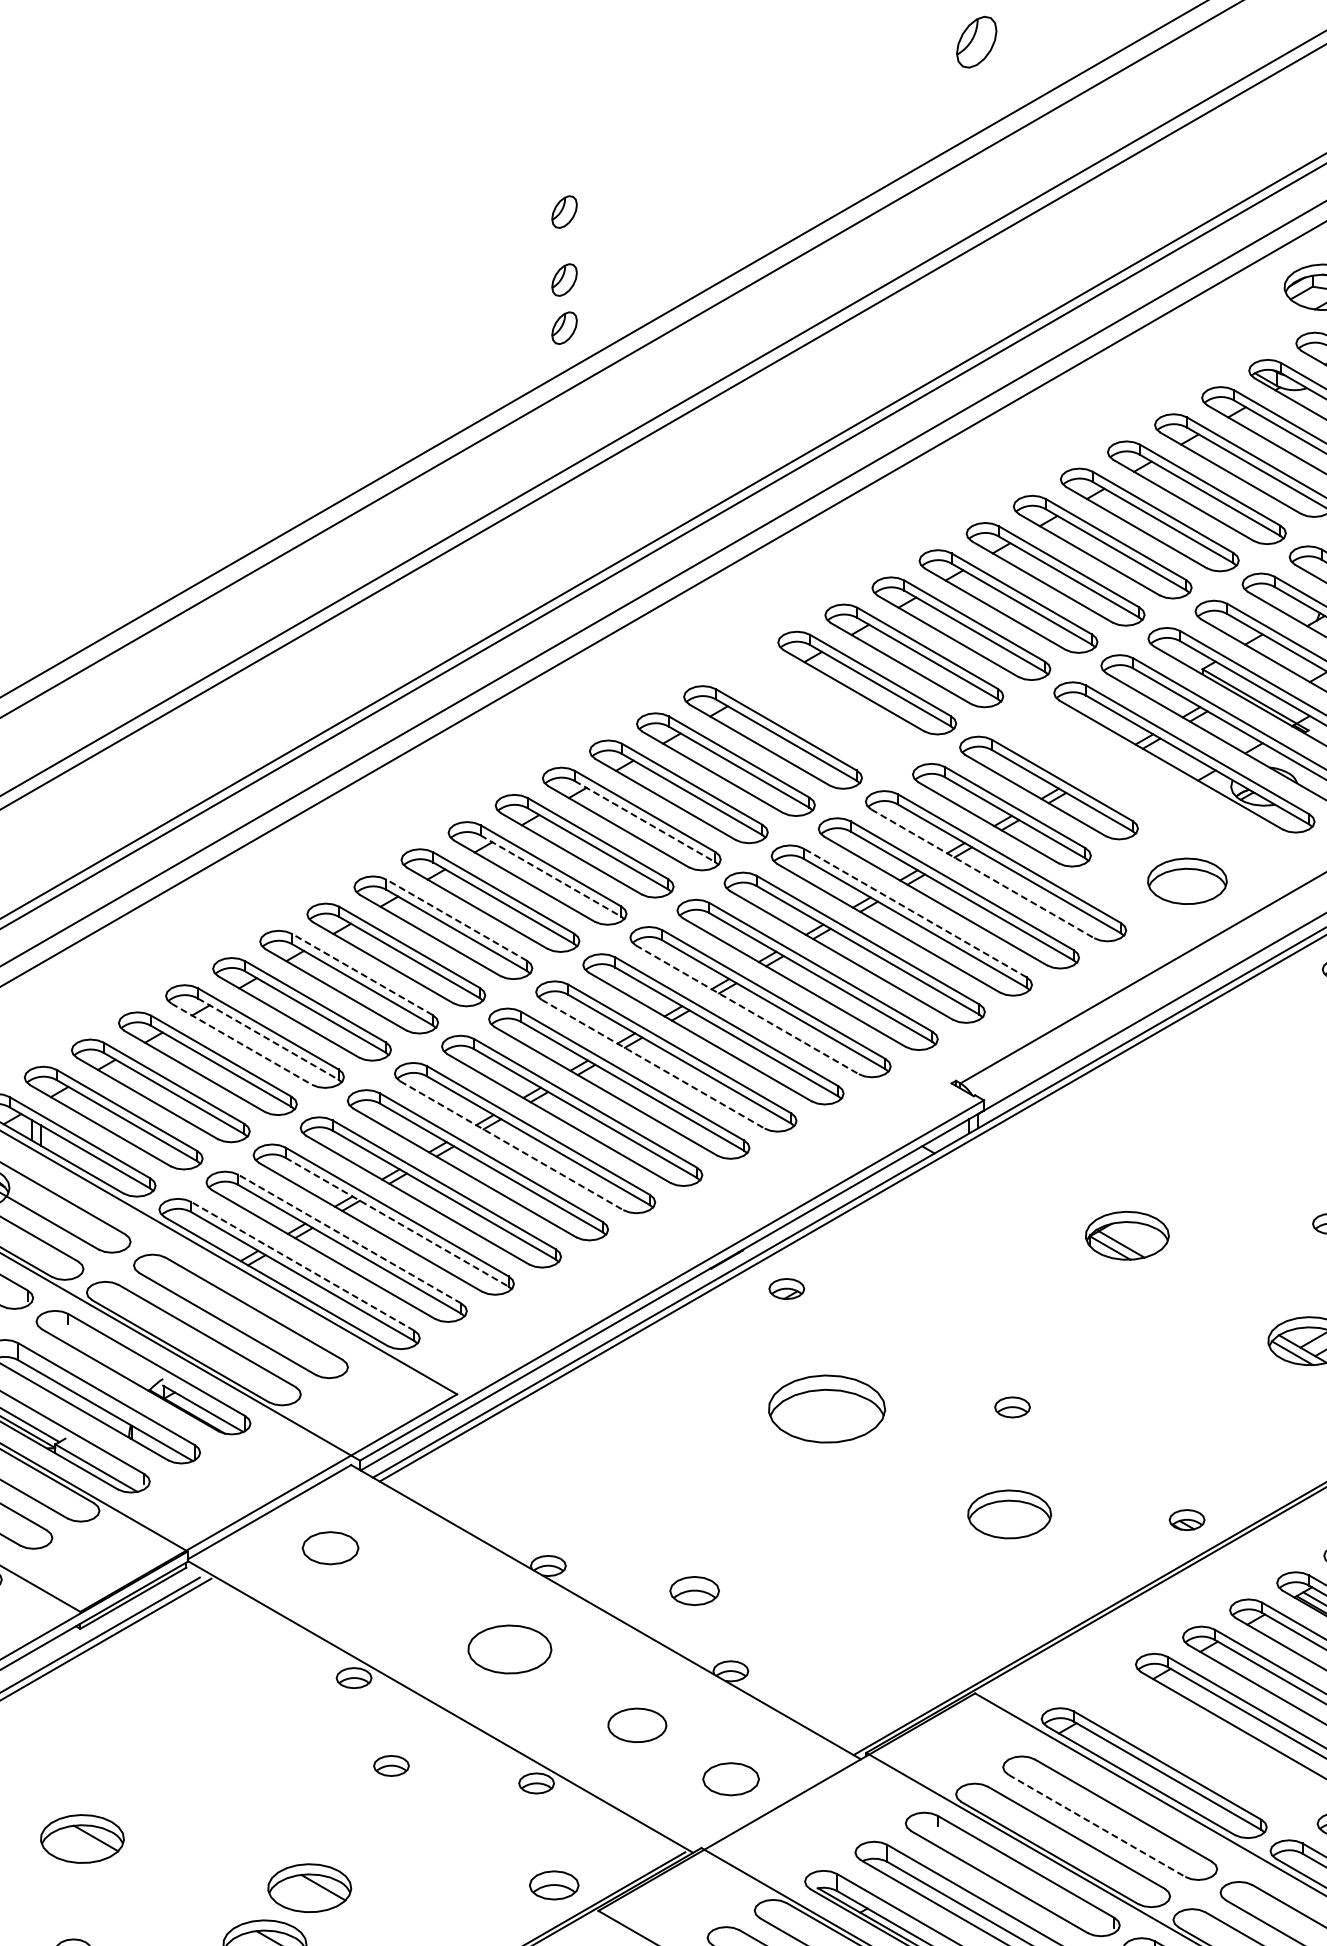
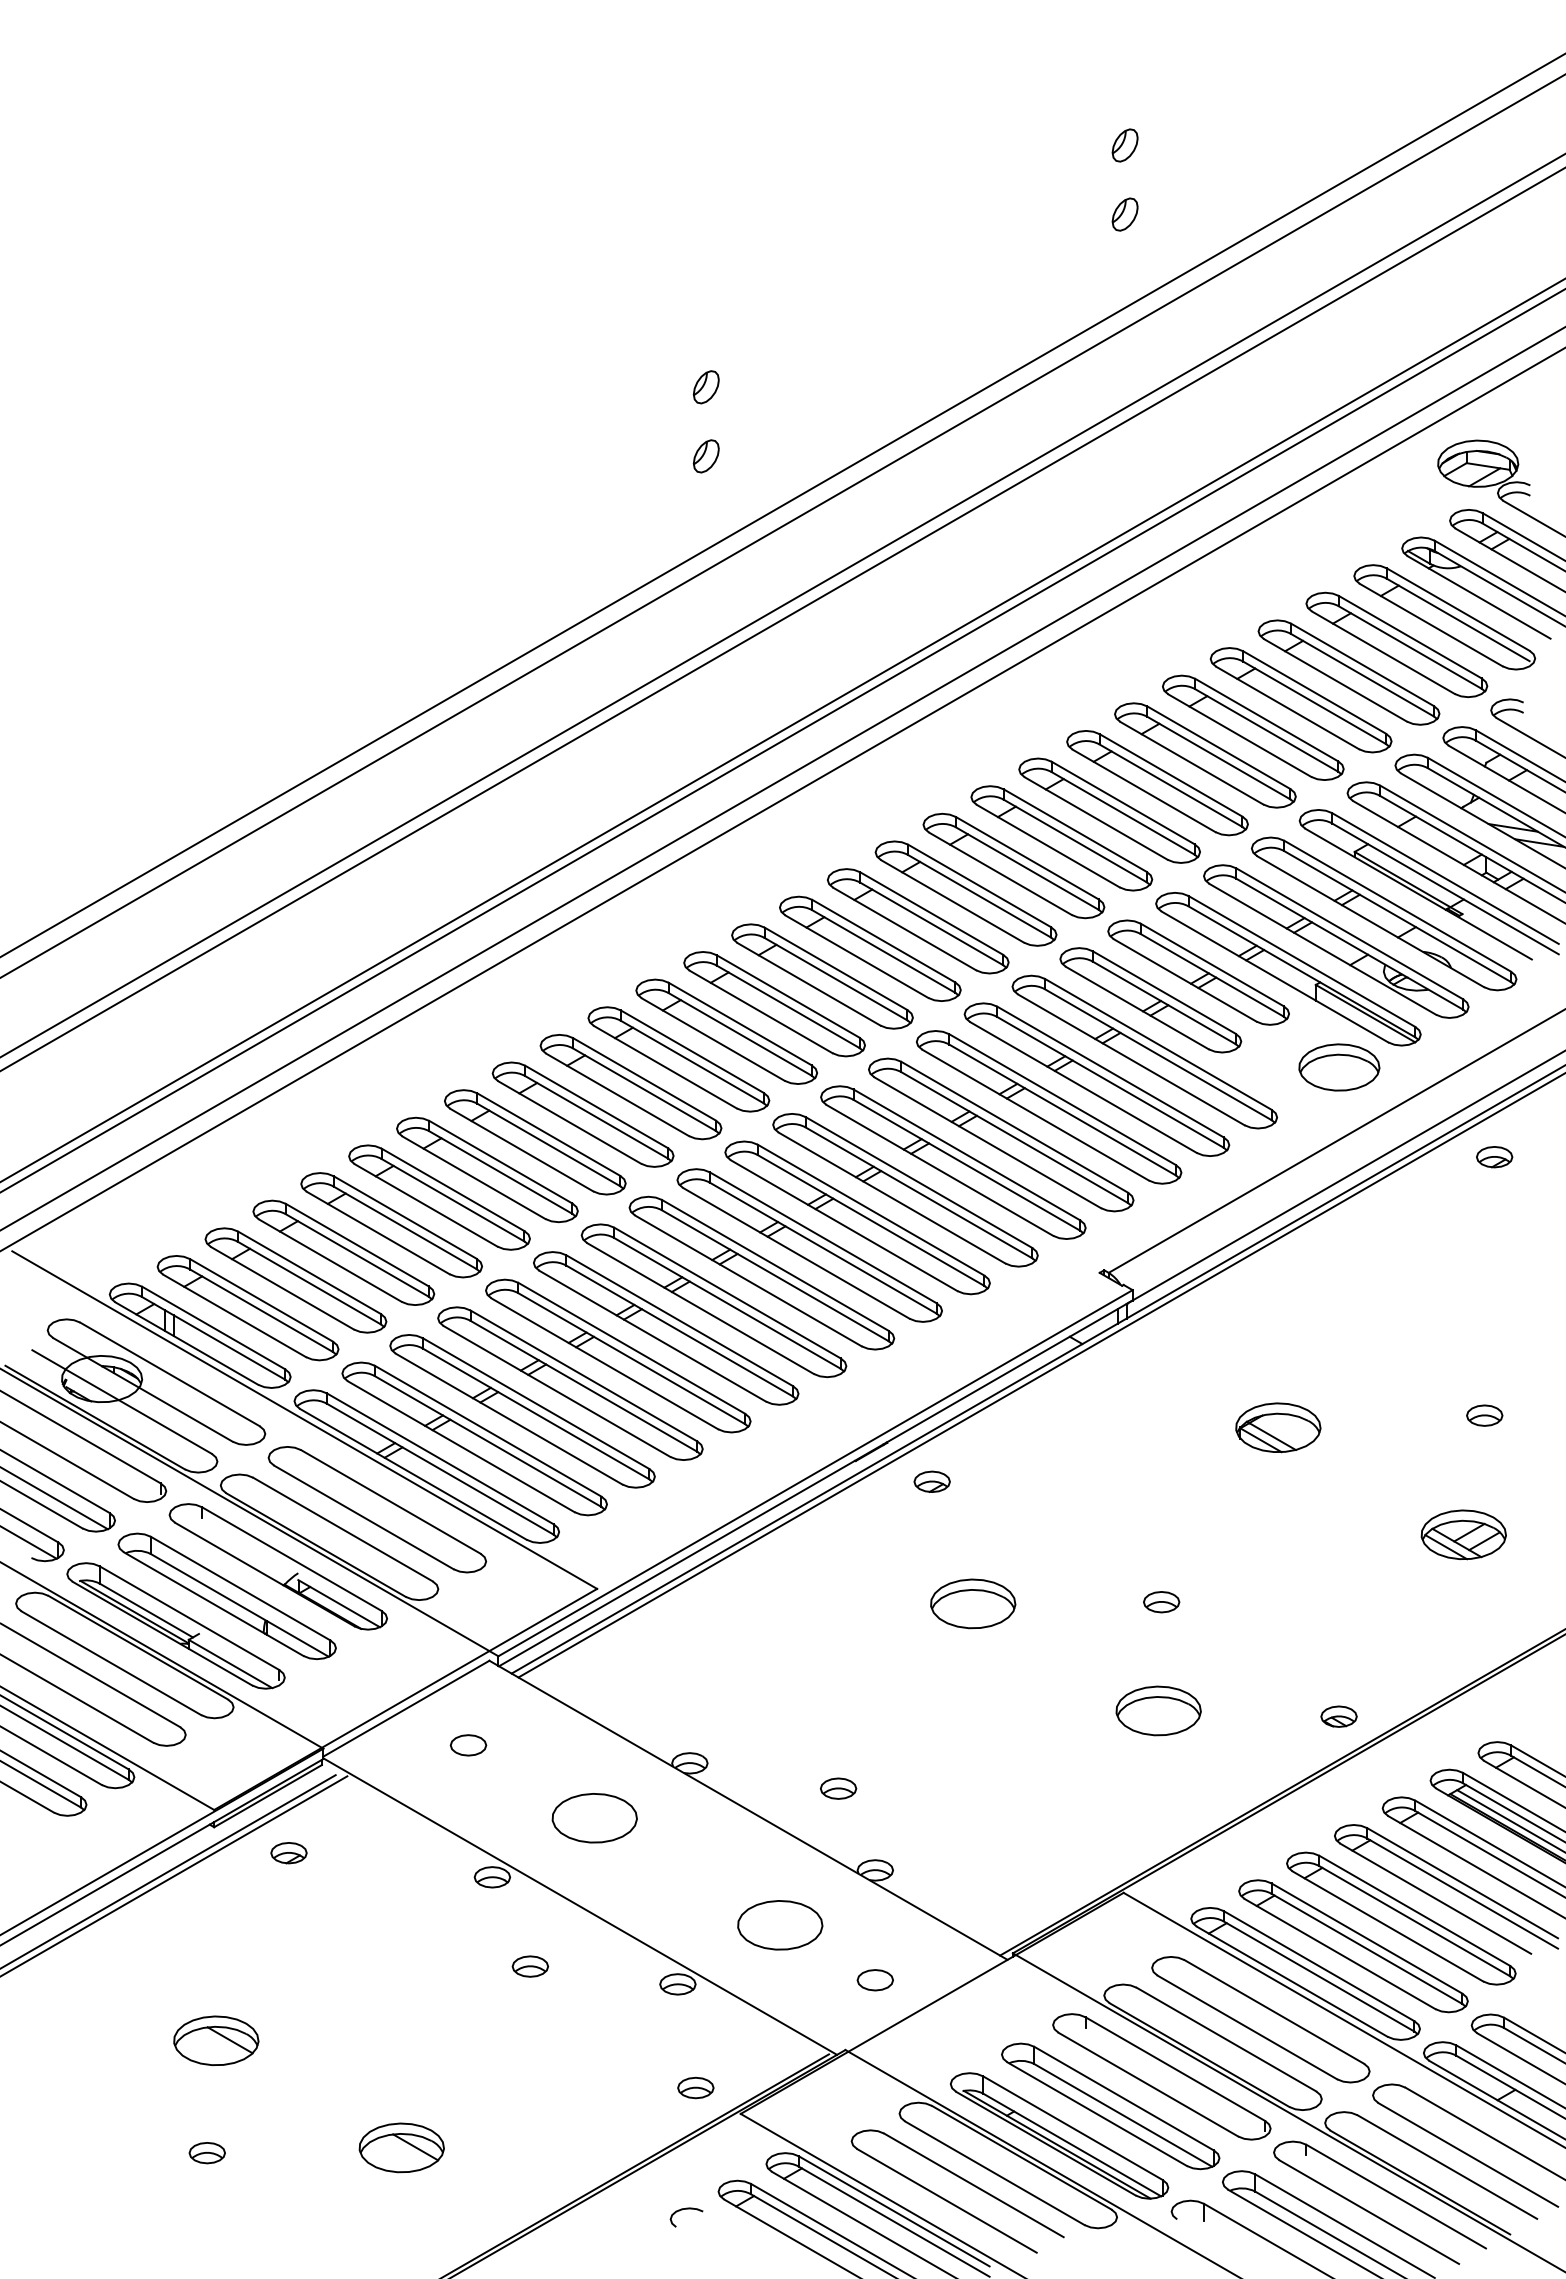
part: (976, 42) -> (1124, 214), size x0.62
part: (563, 328) -> (705, 505), removed
part: (819, 710) -> (965, 893), added
part: (1137, 784) -> (1288, 969), added
line: (645, 822) -> (788, 1007), dashed -> solid
line: (982, 873) -> (1131, 1059), dashed -> solid
line: (550, 876) -> (692, 1062), dashed -> solid
line: (915, 912) -> (1062, 1099), dashed -> solid
line: (456, 919) -> (596, 1106), dashed -> solid
line: (362, 973) -> (500, 1161), dashed -> solid
line: (747, 1010) -> (892, 1198), dashed -> solid
line: (268, 1039) -> (405, 1228), dashed -> solid
line: (242, 1044) -> (378, 1233), dashed -> solid
line: (653, 1064) -> (796, 1253), dashed -> solid
line: (511, 1146) -> (652, 1336), dashed -> solid
line: (397, 1221) -> (536, 1413), dashed -> solid
line: (350, 1239) -> (488, 1431), dashed -> solid
line: (303, 1266) -> (440, 1458), dashed -> solid
part: (827, 1408) -> (973, 1603), size x0.71
part: (330, 1548) -> (468, 1745), size x0.62
part: (694, 1590) -> (838, 1788), size x0.71
part: (509, 1649) -> (594, 1818), moved
part: (153, 1654) -> (288, 1853), added
part: (637, 1725) -> (780, 1925), size x1.43
part: (1201, 1746) -> (1353, 1946), added
part: (730, 1779) -> (874, 1980), size x0.62
line: (1097, 1825) -> (1247, 2027), dashed -> solid
part: (553, 1884) -> (695, 2087), size x0.71
part: (309, 1887) -> (447, 2090), removed

